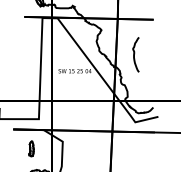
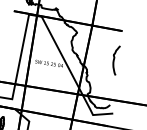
curve: (135, 53) -> (115, 59), moved

